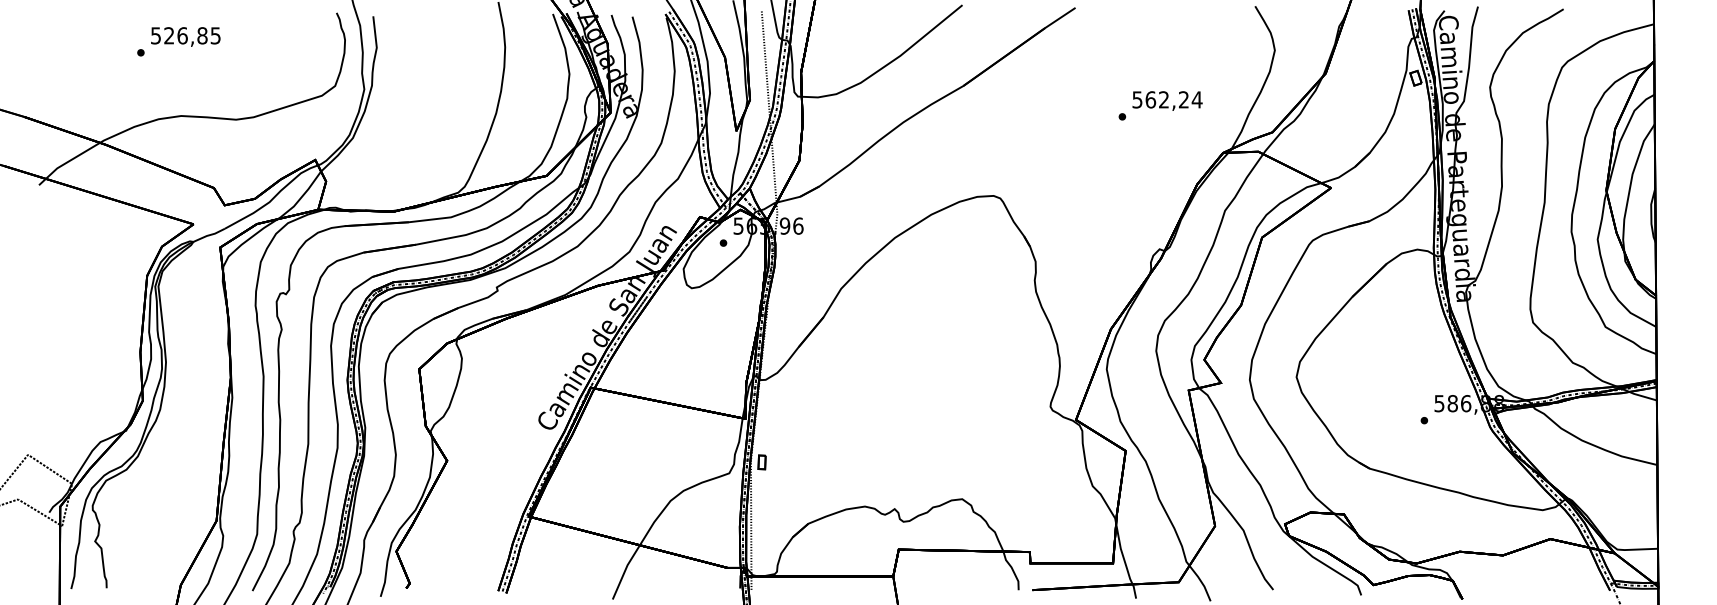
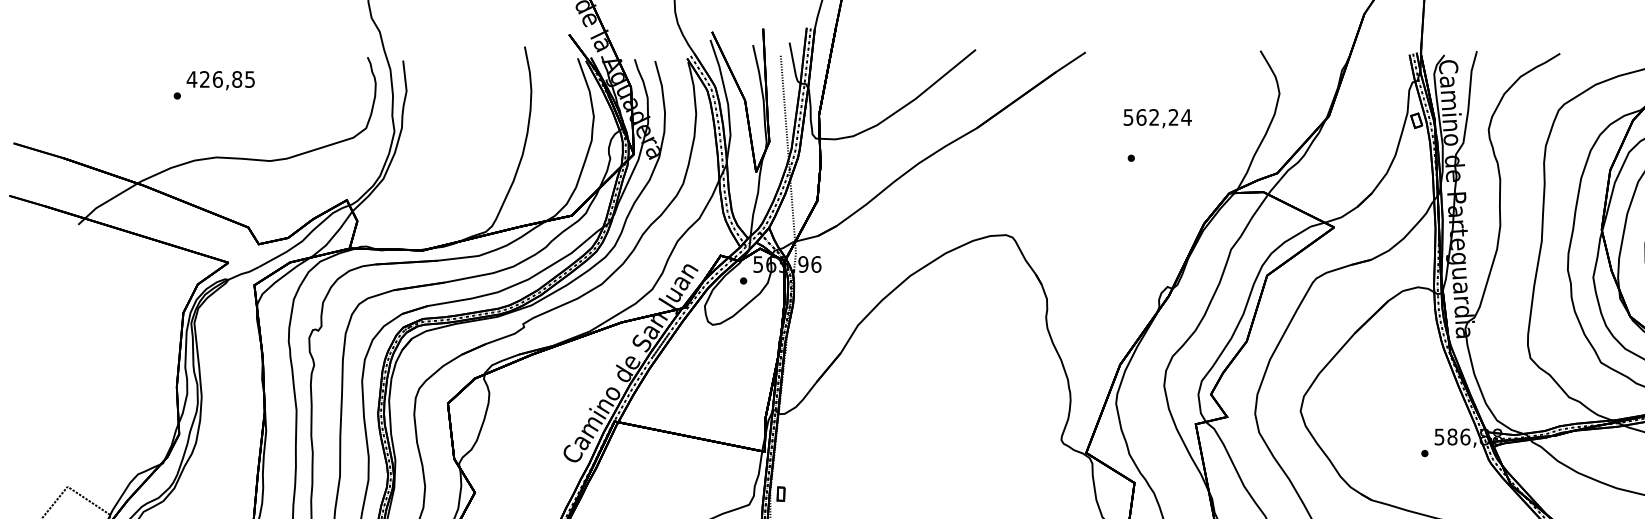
text: (155, 35) -> (191, 79), 526,85 -> 426,85
text: (1167, 100) -> (1157, 118), moved

